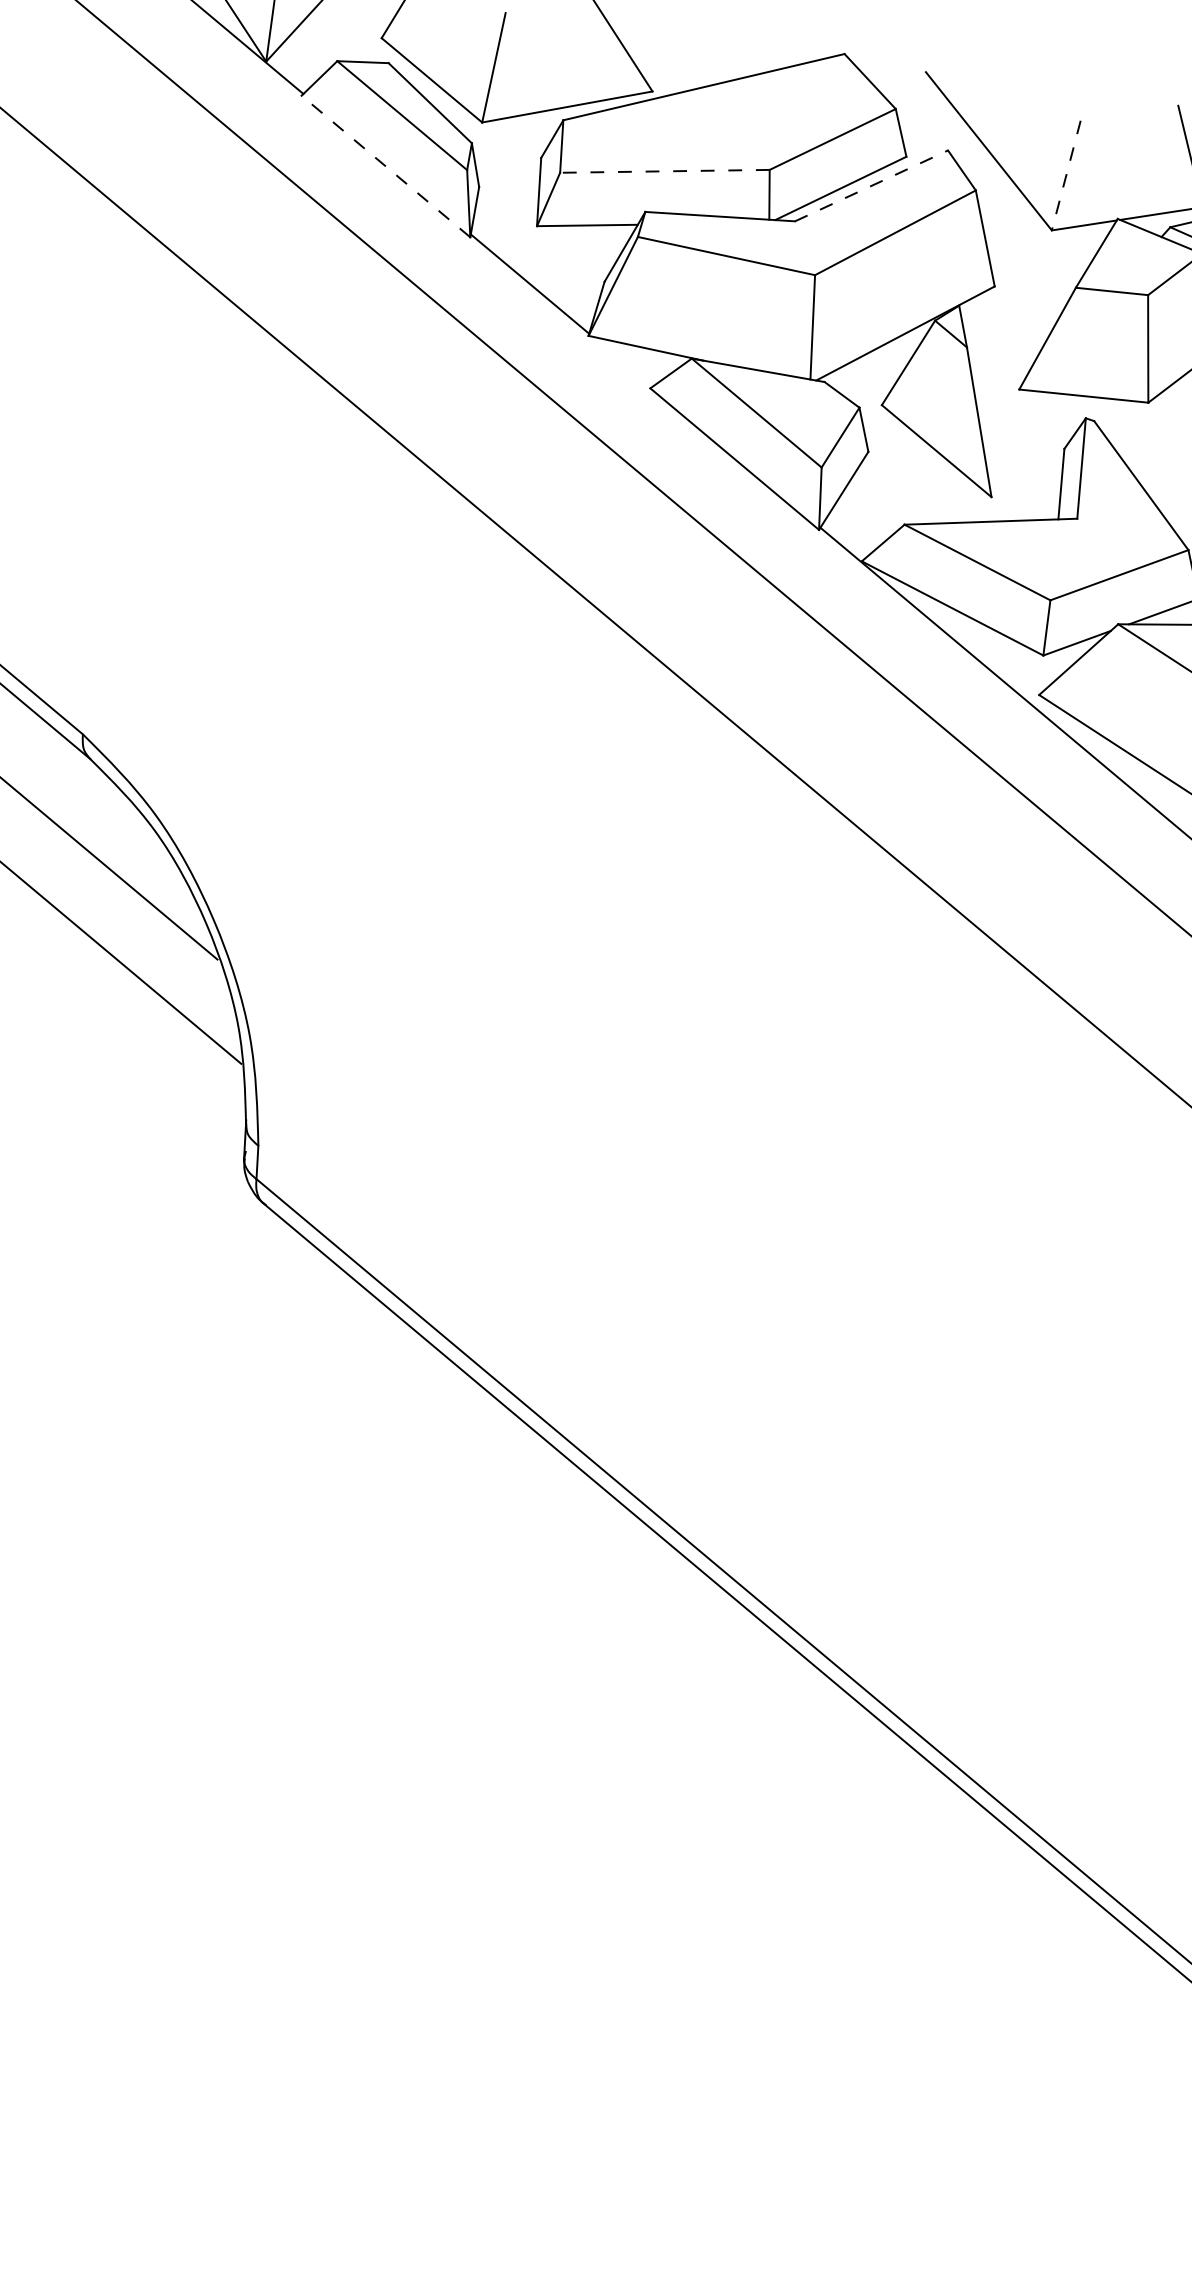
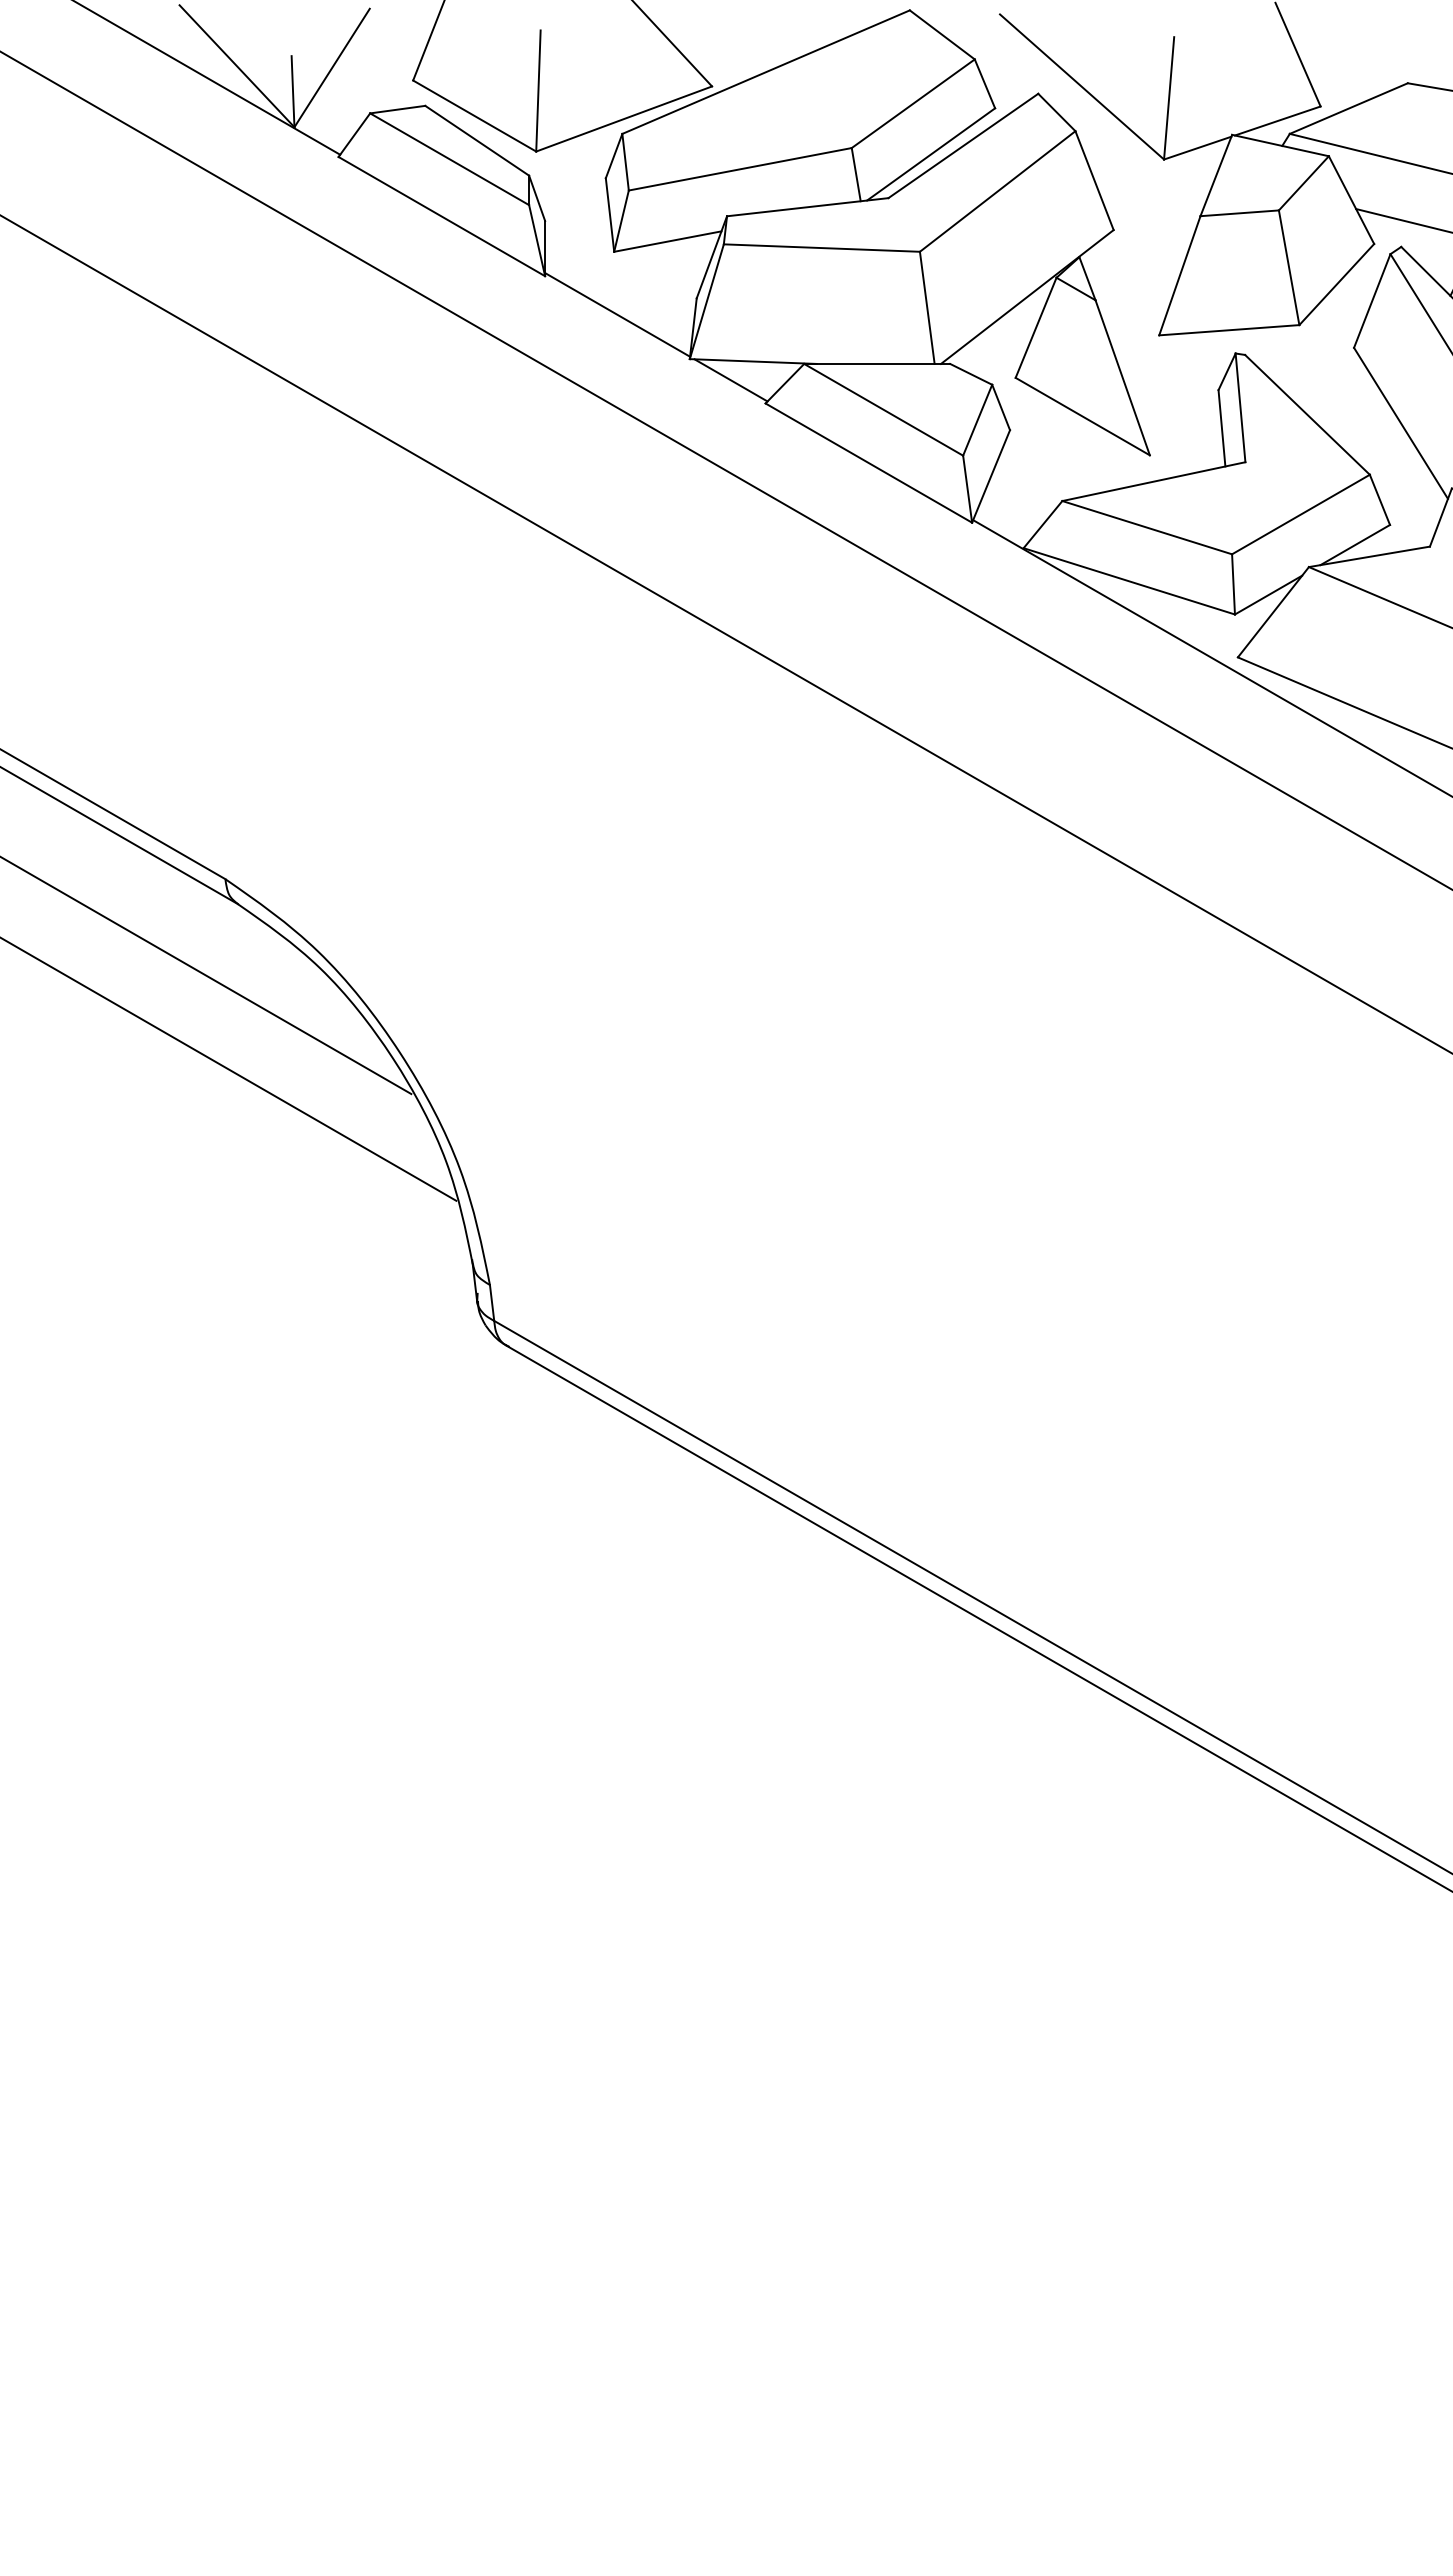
line: (385, 166) -> (441, 216), dashed -> solid
line: (664, 171) -> (739, 169), dashed -> solid
line: (1066, 175) -> (1169, 98), dashed -> solid
line: (871, 185) -> (963, 145), dashed -> solid
line: (622, 361) -> (730, 380), added

